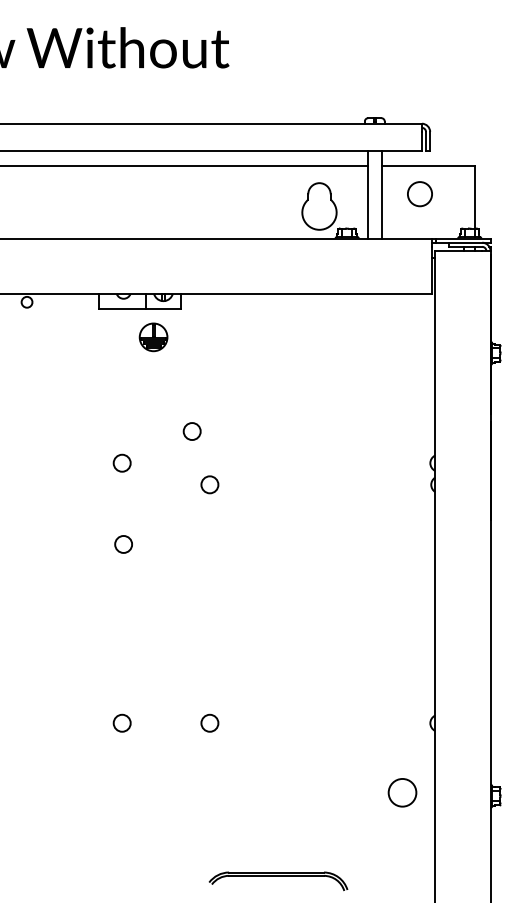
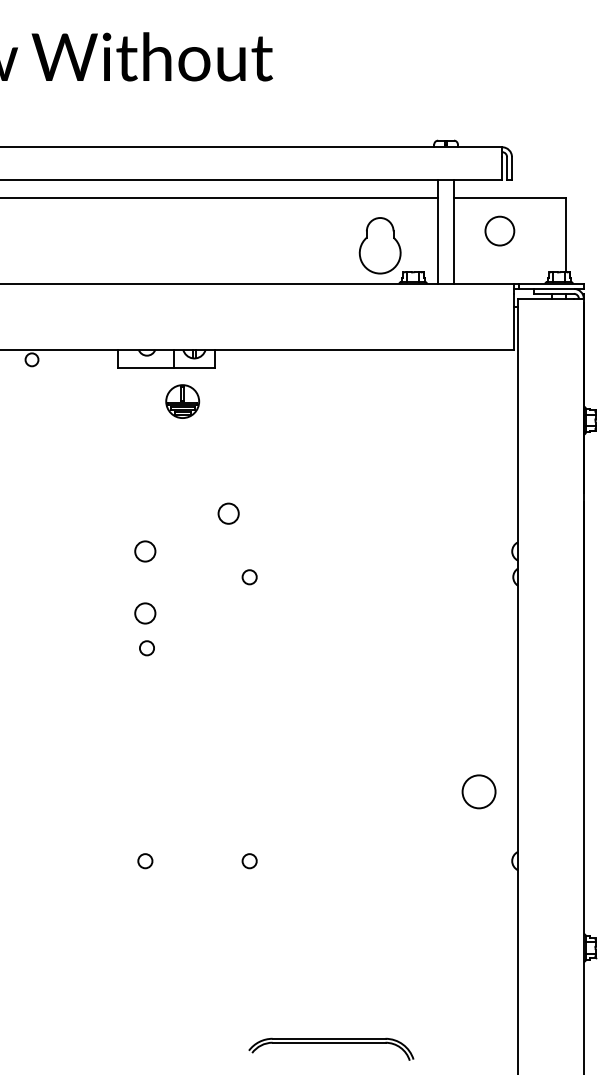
circle: (209, 485) -> (249, 577), size x0.7
circle: (122, 515) -> (145, 613), added
circle: (123, 544) -> (146, 648), size x0.7
circle: (122, 723) -> (145, 861), size x0.7
circle: (209, 723) -> (249, 861), size x0.7
circle: (402, 792) -> (478, 791), moved

